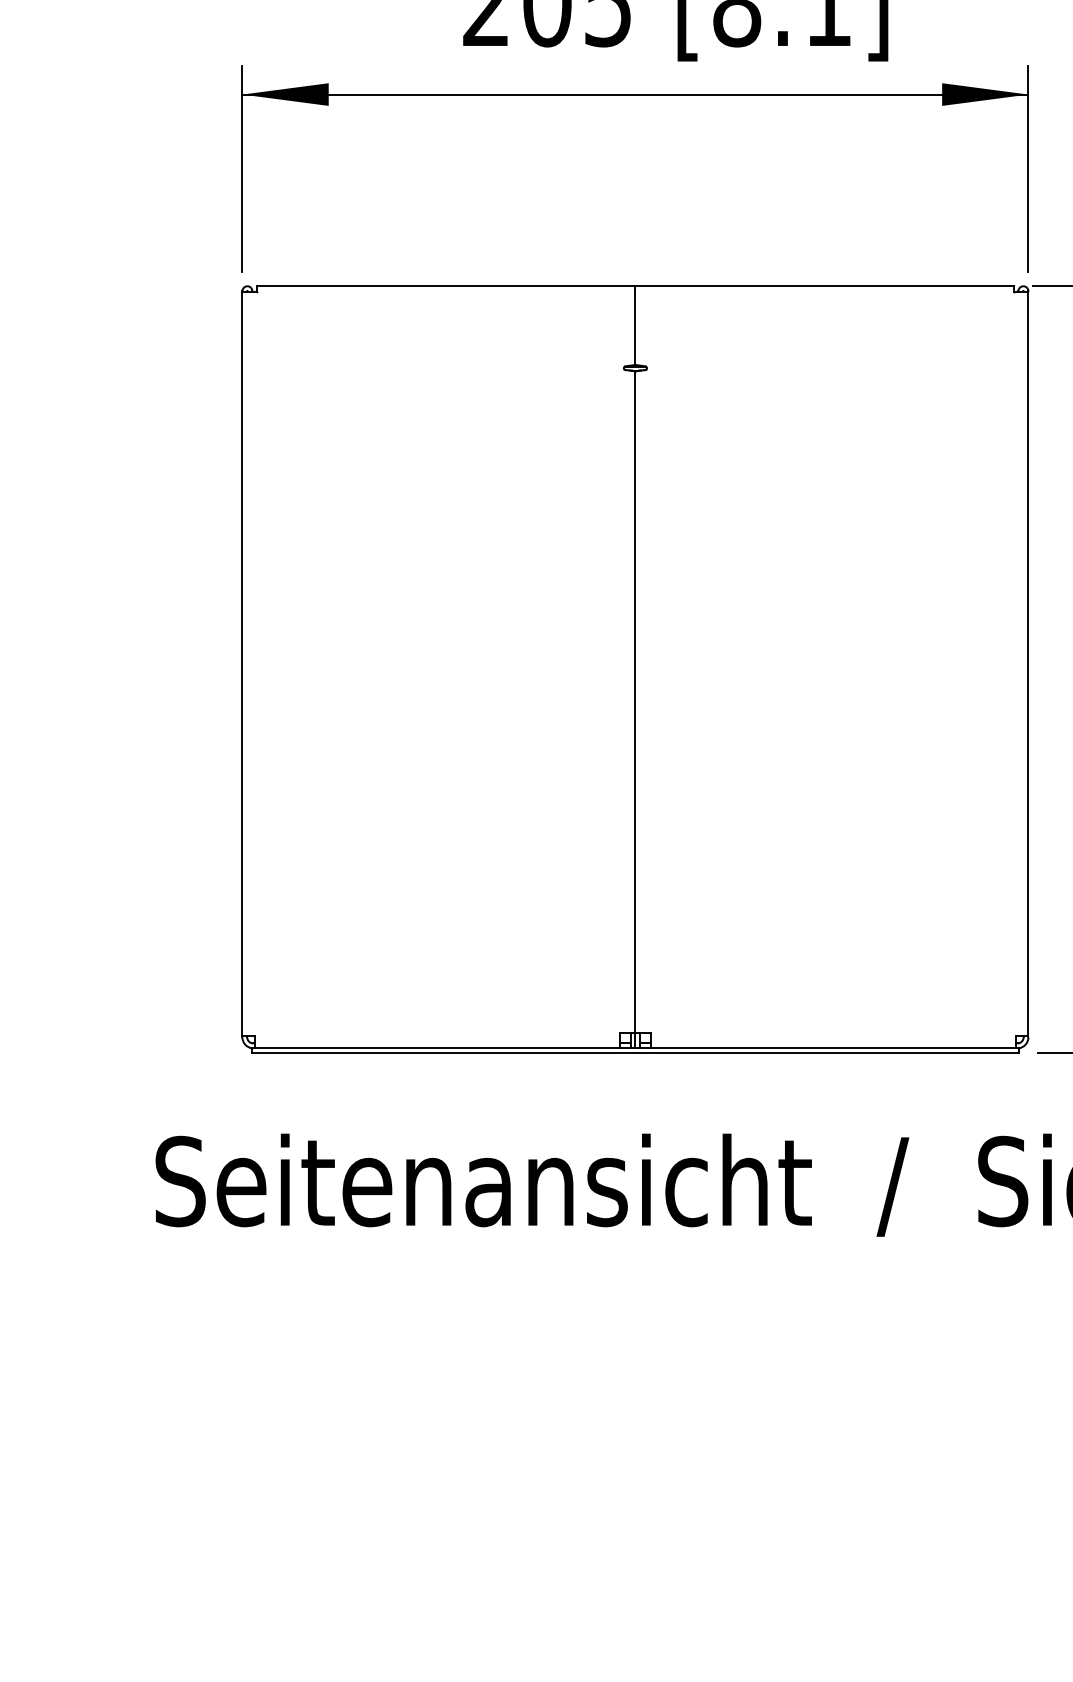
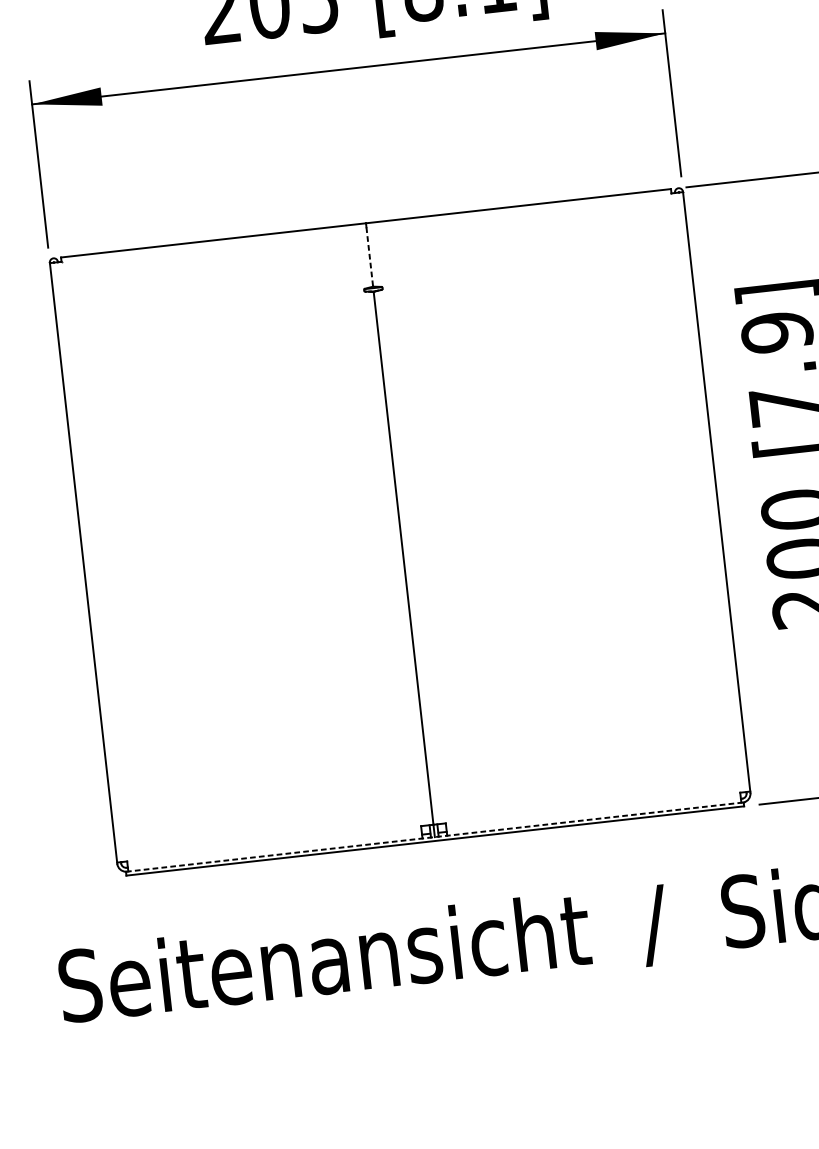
line: (635, 328) -> (369, 257), solid -> dashed
line: (635, 1048) -> (434, 837), solid -> dashed

